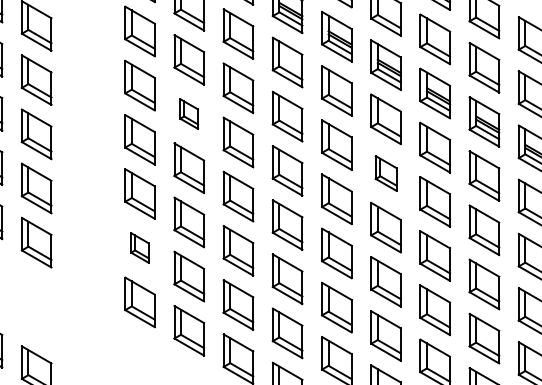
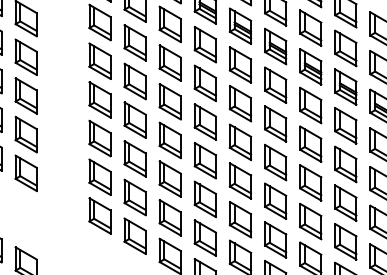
part: (188, 114) -> (134, 81), size x1.67
part: (385, 172) -> (275, 123), size x1.43
part: (139, 247) -> (99, 176), size x1.67

